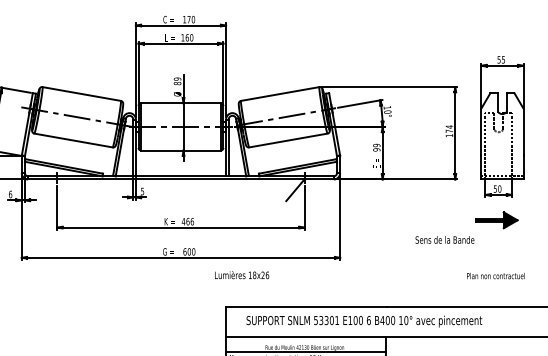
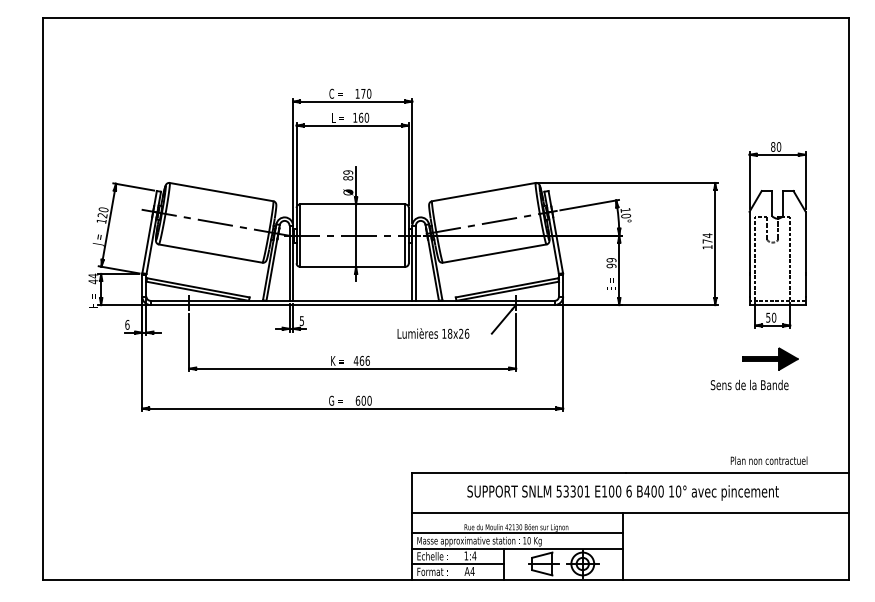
text: (501, 59) -> (776, 146), 55 -> 80
text: (444, 239) -> (749, 384), moved
text: (242, 275) -> (433, 333), moved
text: (495, 275) -> (768, 460), moved
text: (363, 321) -> (622, 492), moved

